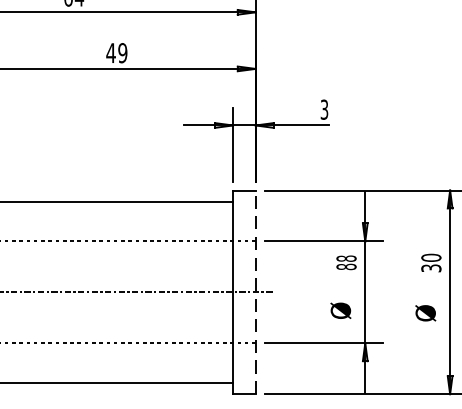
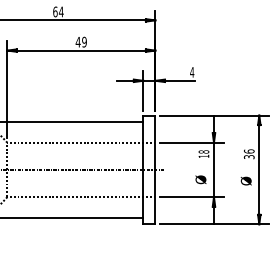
text: (325, 109) -> (192, 72), 3 -> 4
text: (431, 257) -> (249, 151), 30 -> 36
text: (345, 267) -> (203, 156), 88 -> 18
line: (255, 291) -> (155, 169), dashed -> solid

